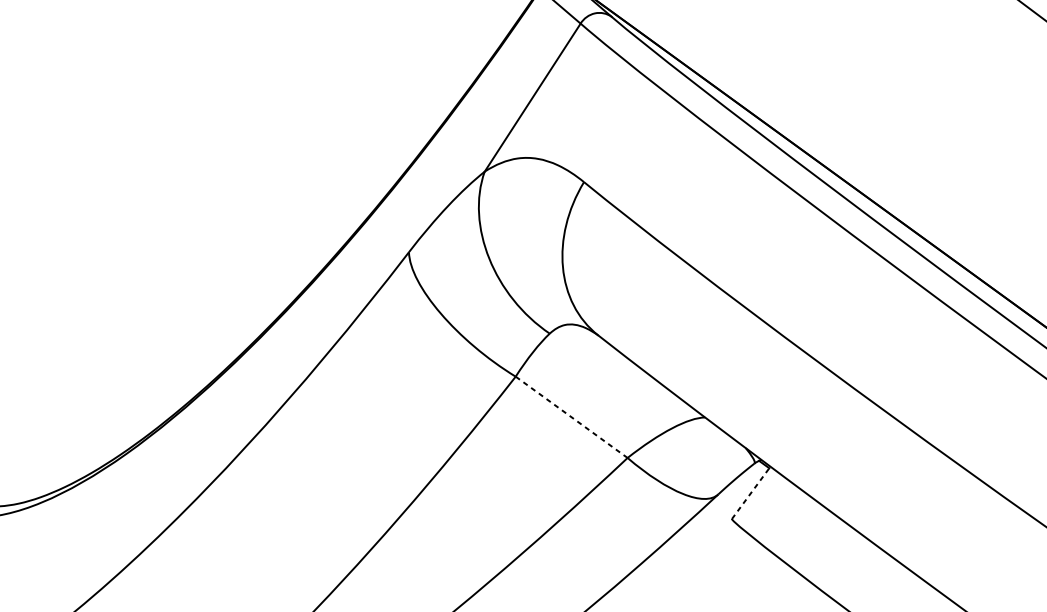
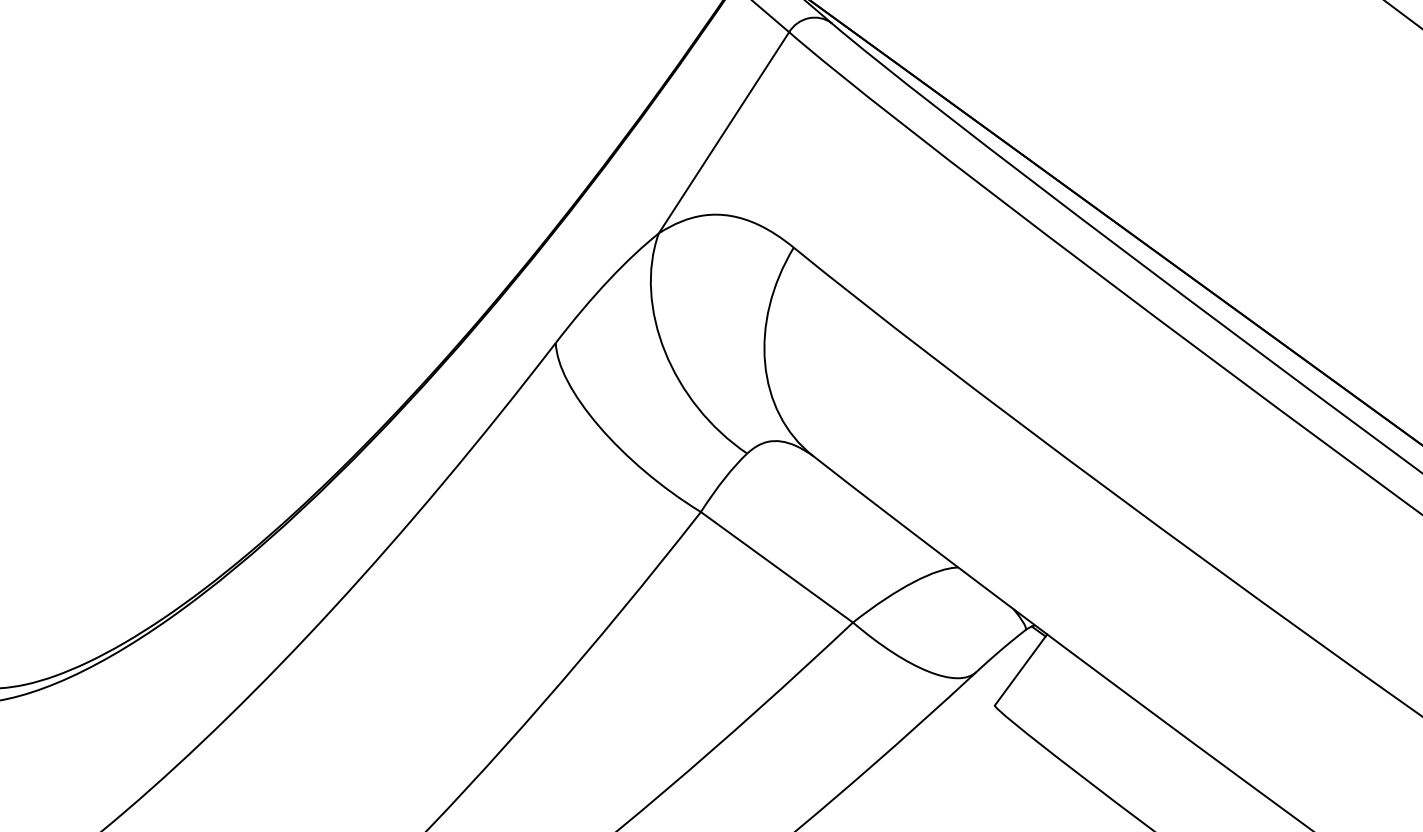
line: (572, 417) -> (777, 567), dashed -> solid
line: (751, 492) -> (1021, 669), dashed -> solid

